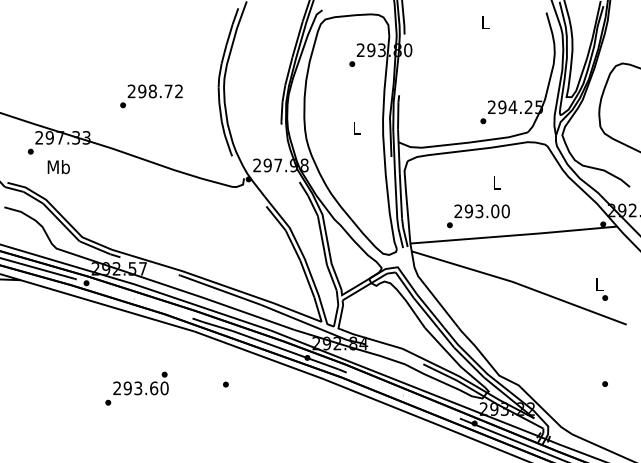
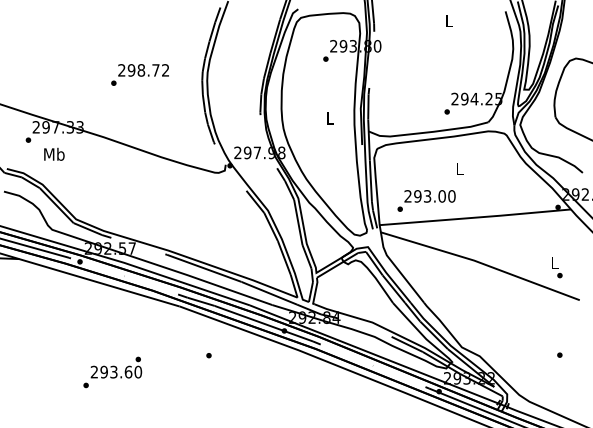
text: (150, 95) -> (139, 74), moved
text: (478, 215) -> (426, 200), moved
text: (136, 388) -> (112, 372), moved

